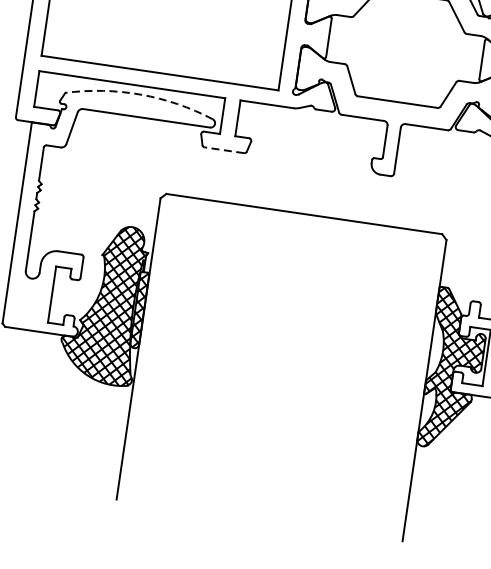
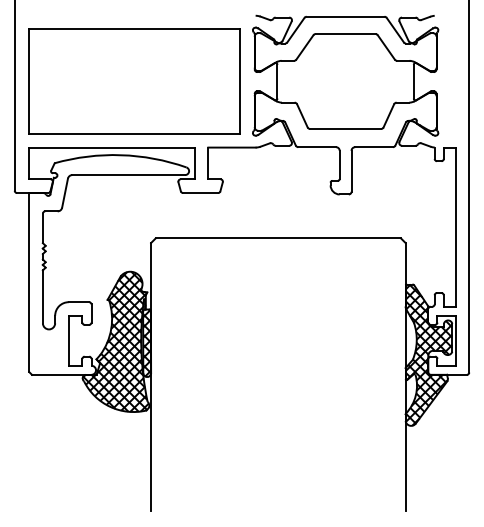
arc: (140, 94) -> (120, 155), dashed -> solid
line: (224, 150) -> (200, 193), dashed -> solid

